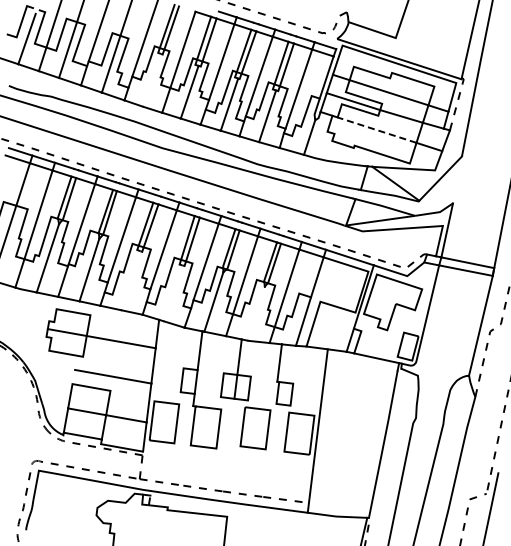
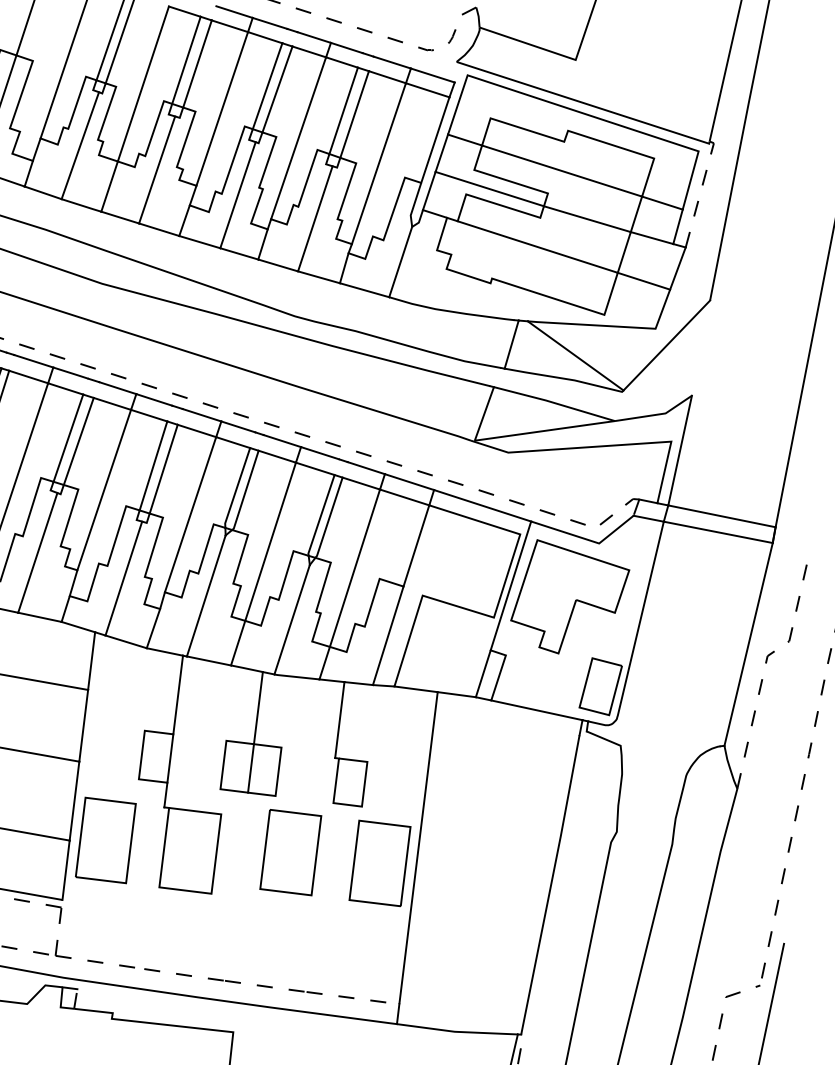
line: (151, 79) -> (79, 144), added
line: (376, 130) -> (536, 247), dashed -> solid
line: (130, 280) -> (36, 552), added
line: (173, 293) -> (124, 578), added
line: (255, 313) -> (290, 619), added

